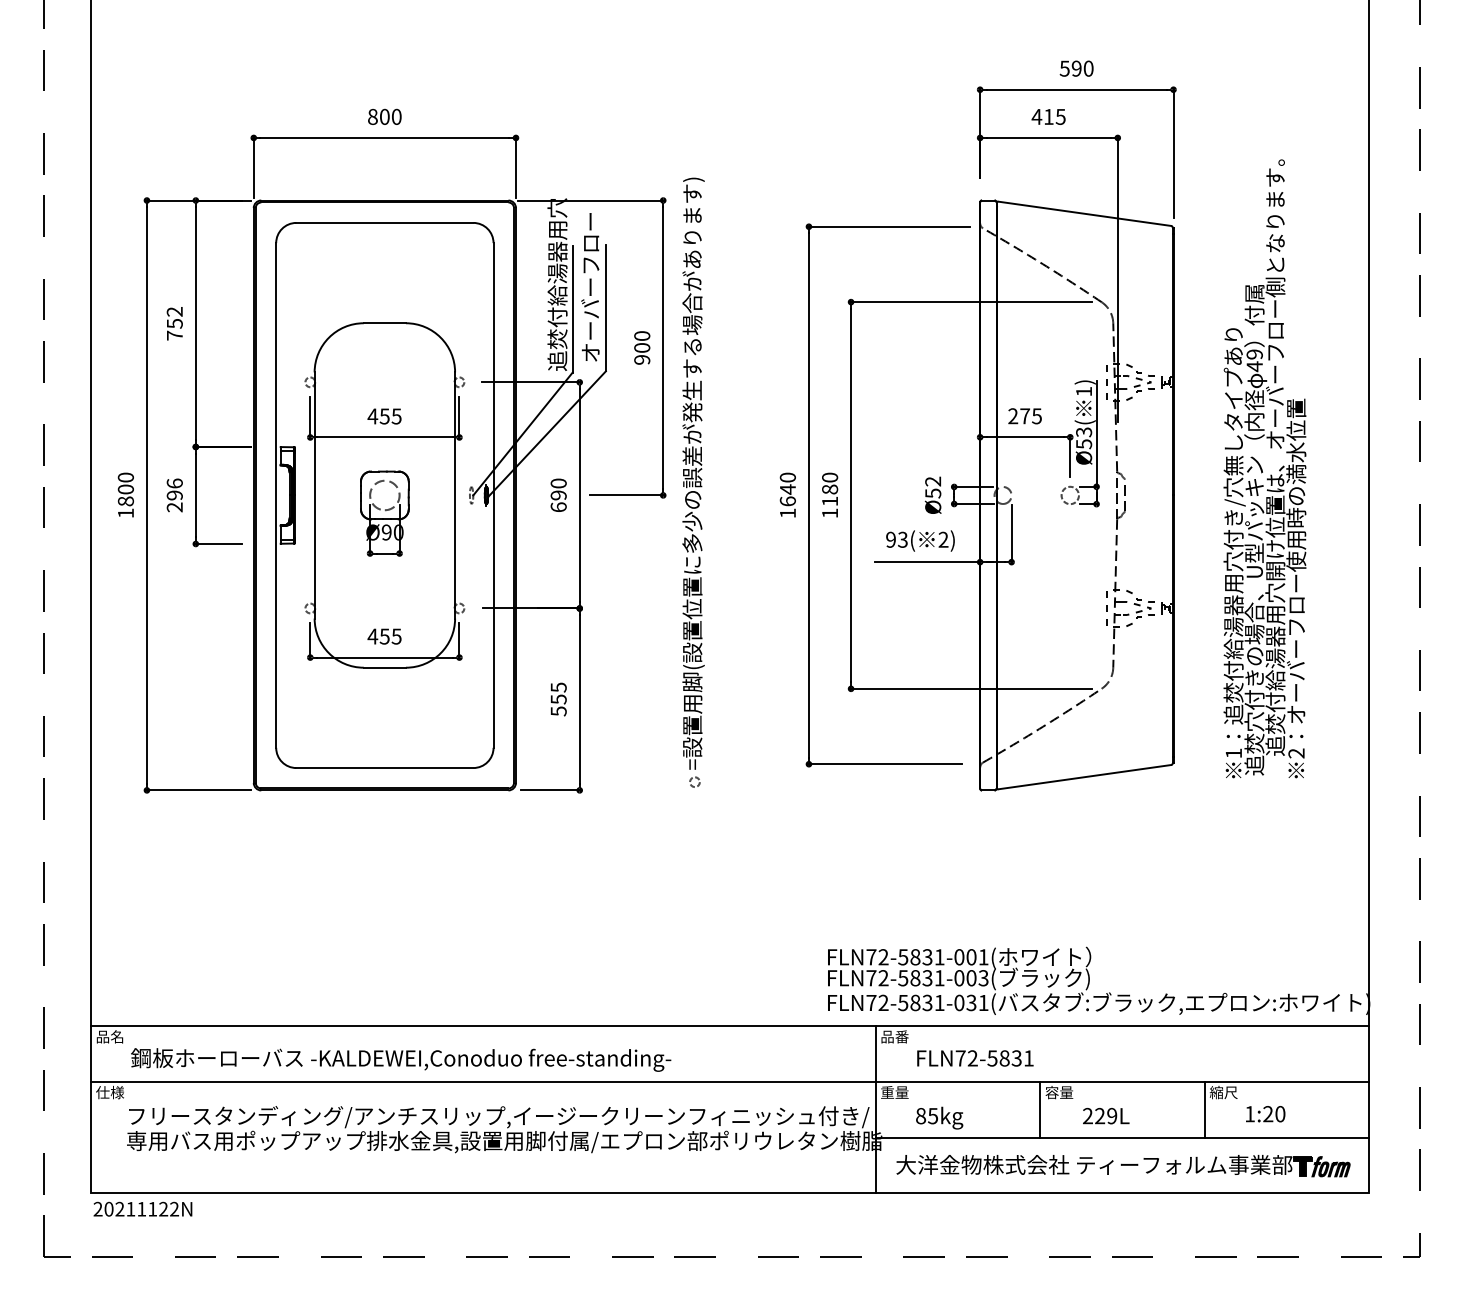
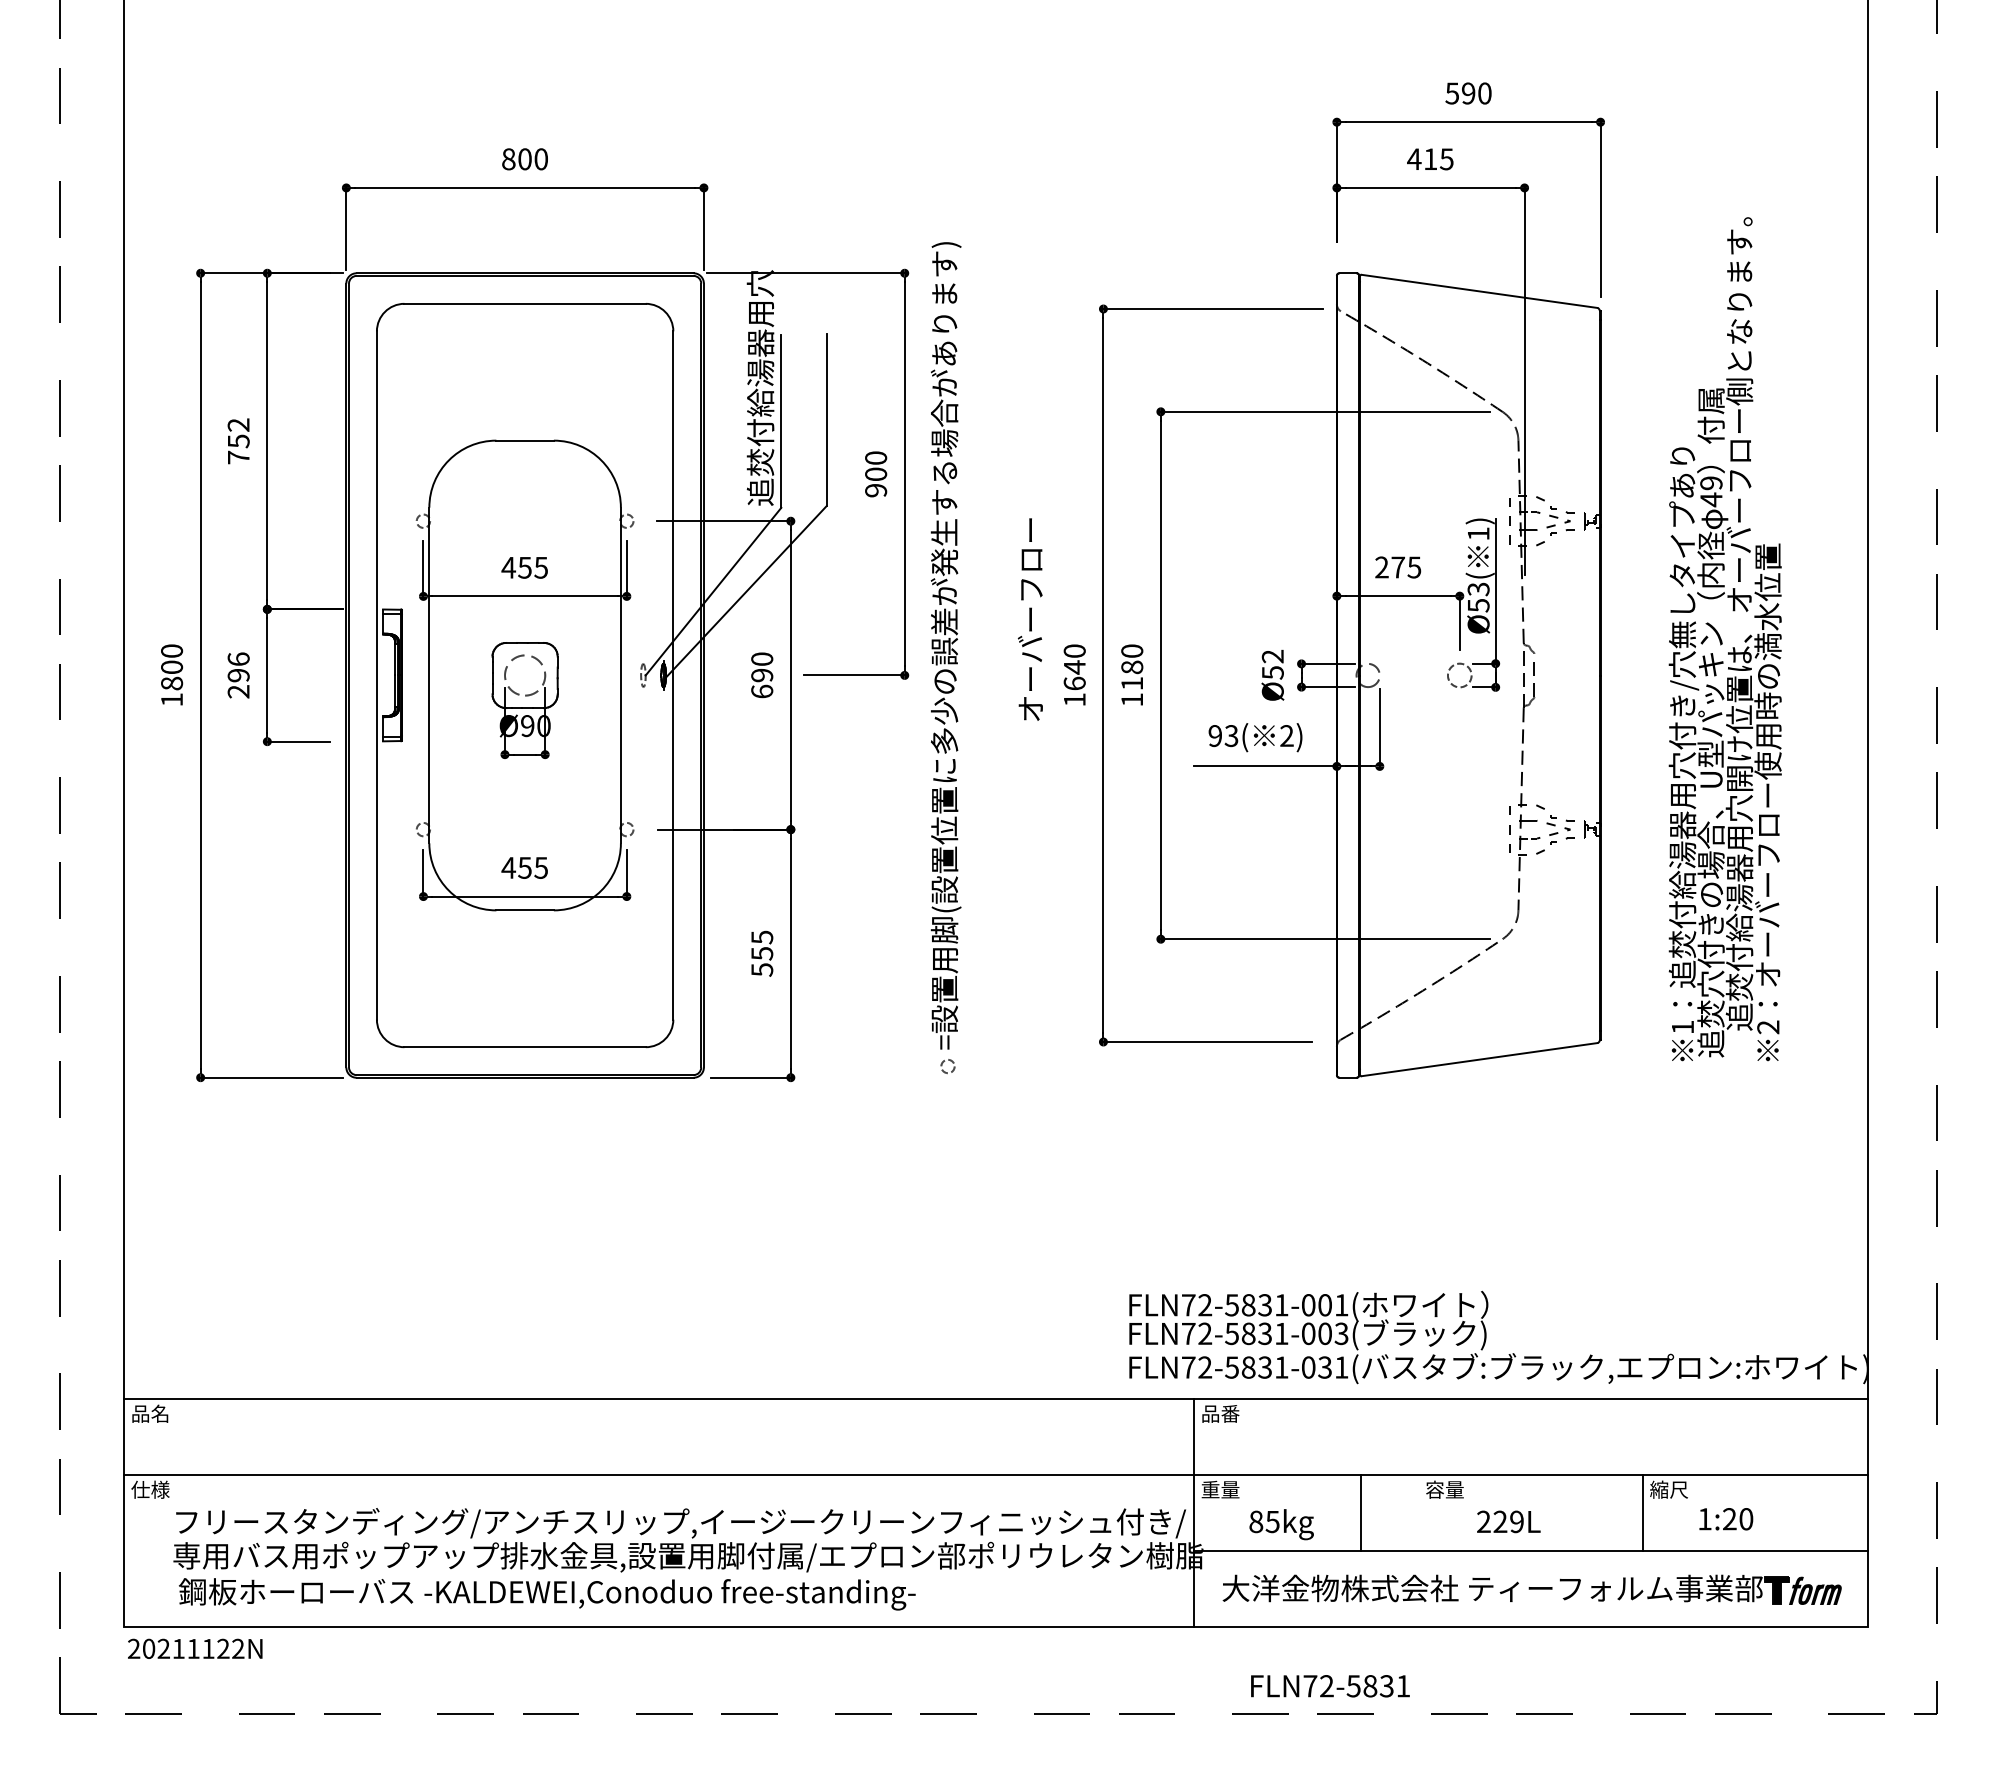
text: (589, 287) -> (1029, 619), moved
text: (975, 1058) -> (1330, 1686), moved
text: (401, 1060) -> (547, 1594), moved
line: (1039, 1109) -> (1360, 1513), moved

